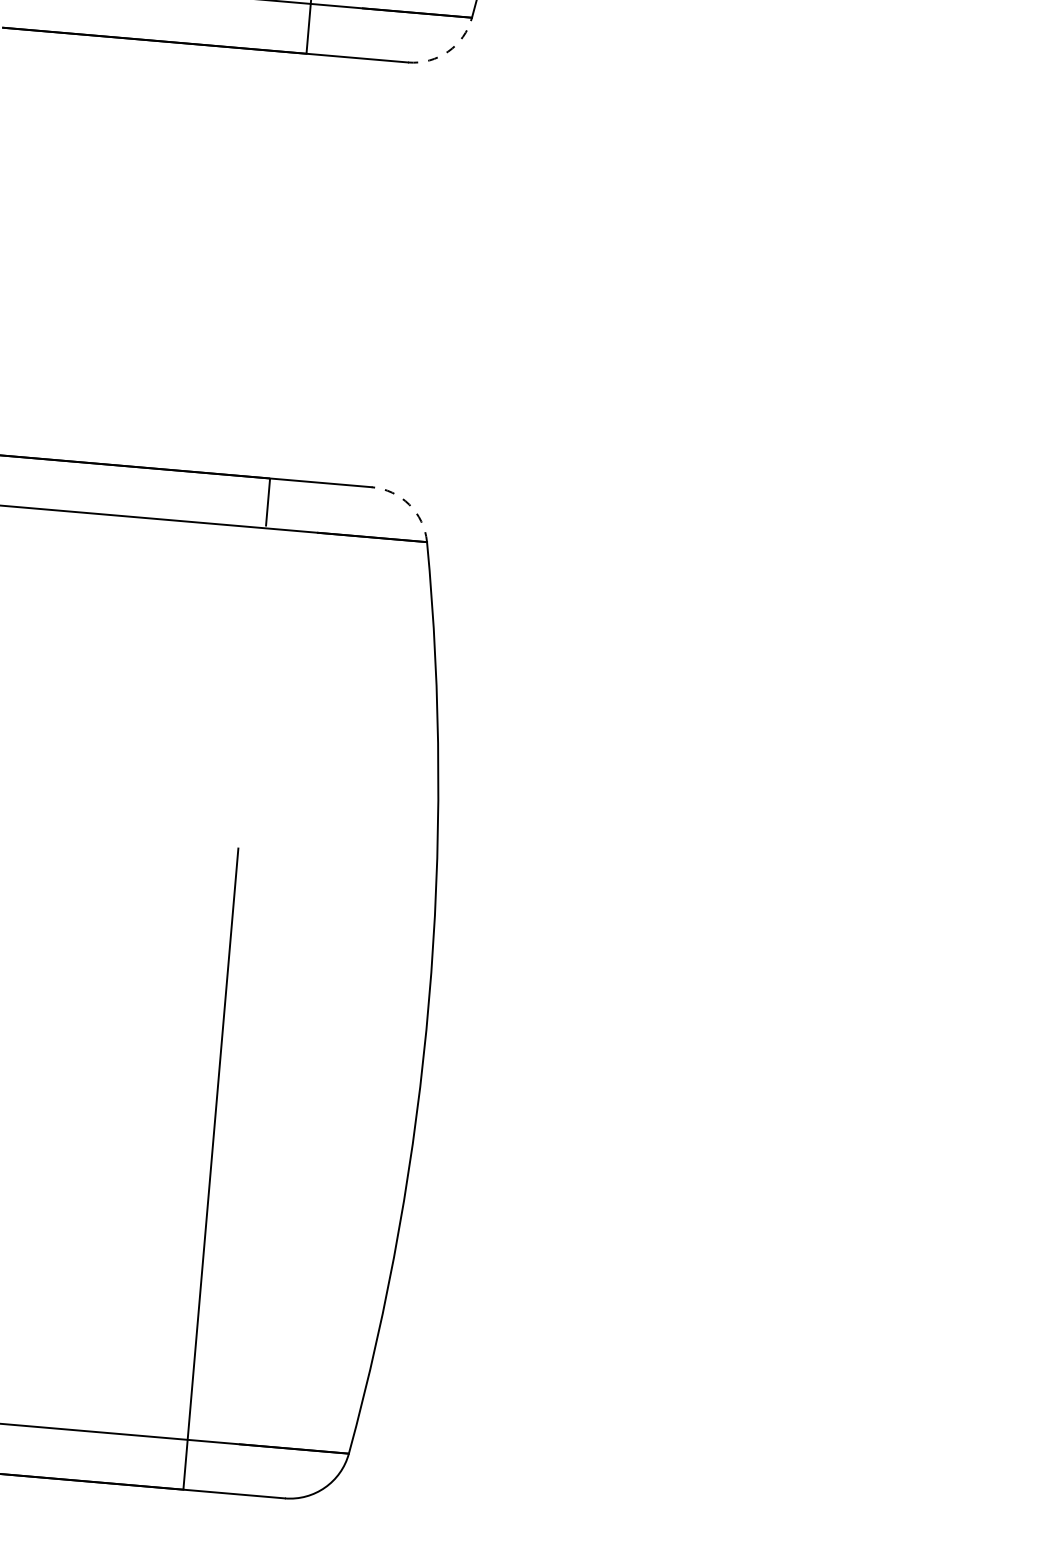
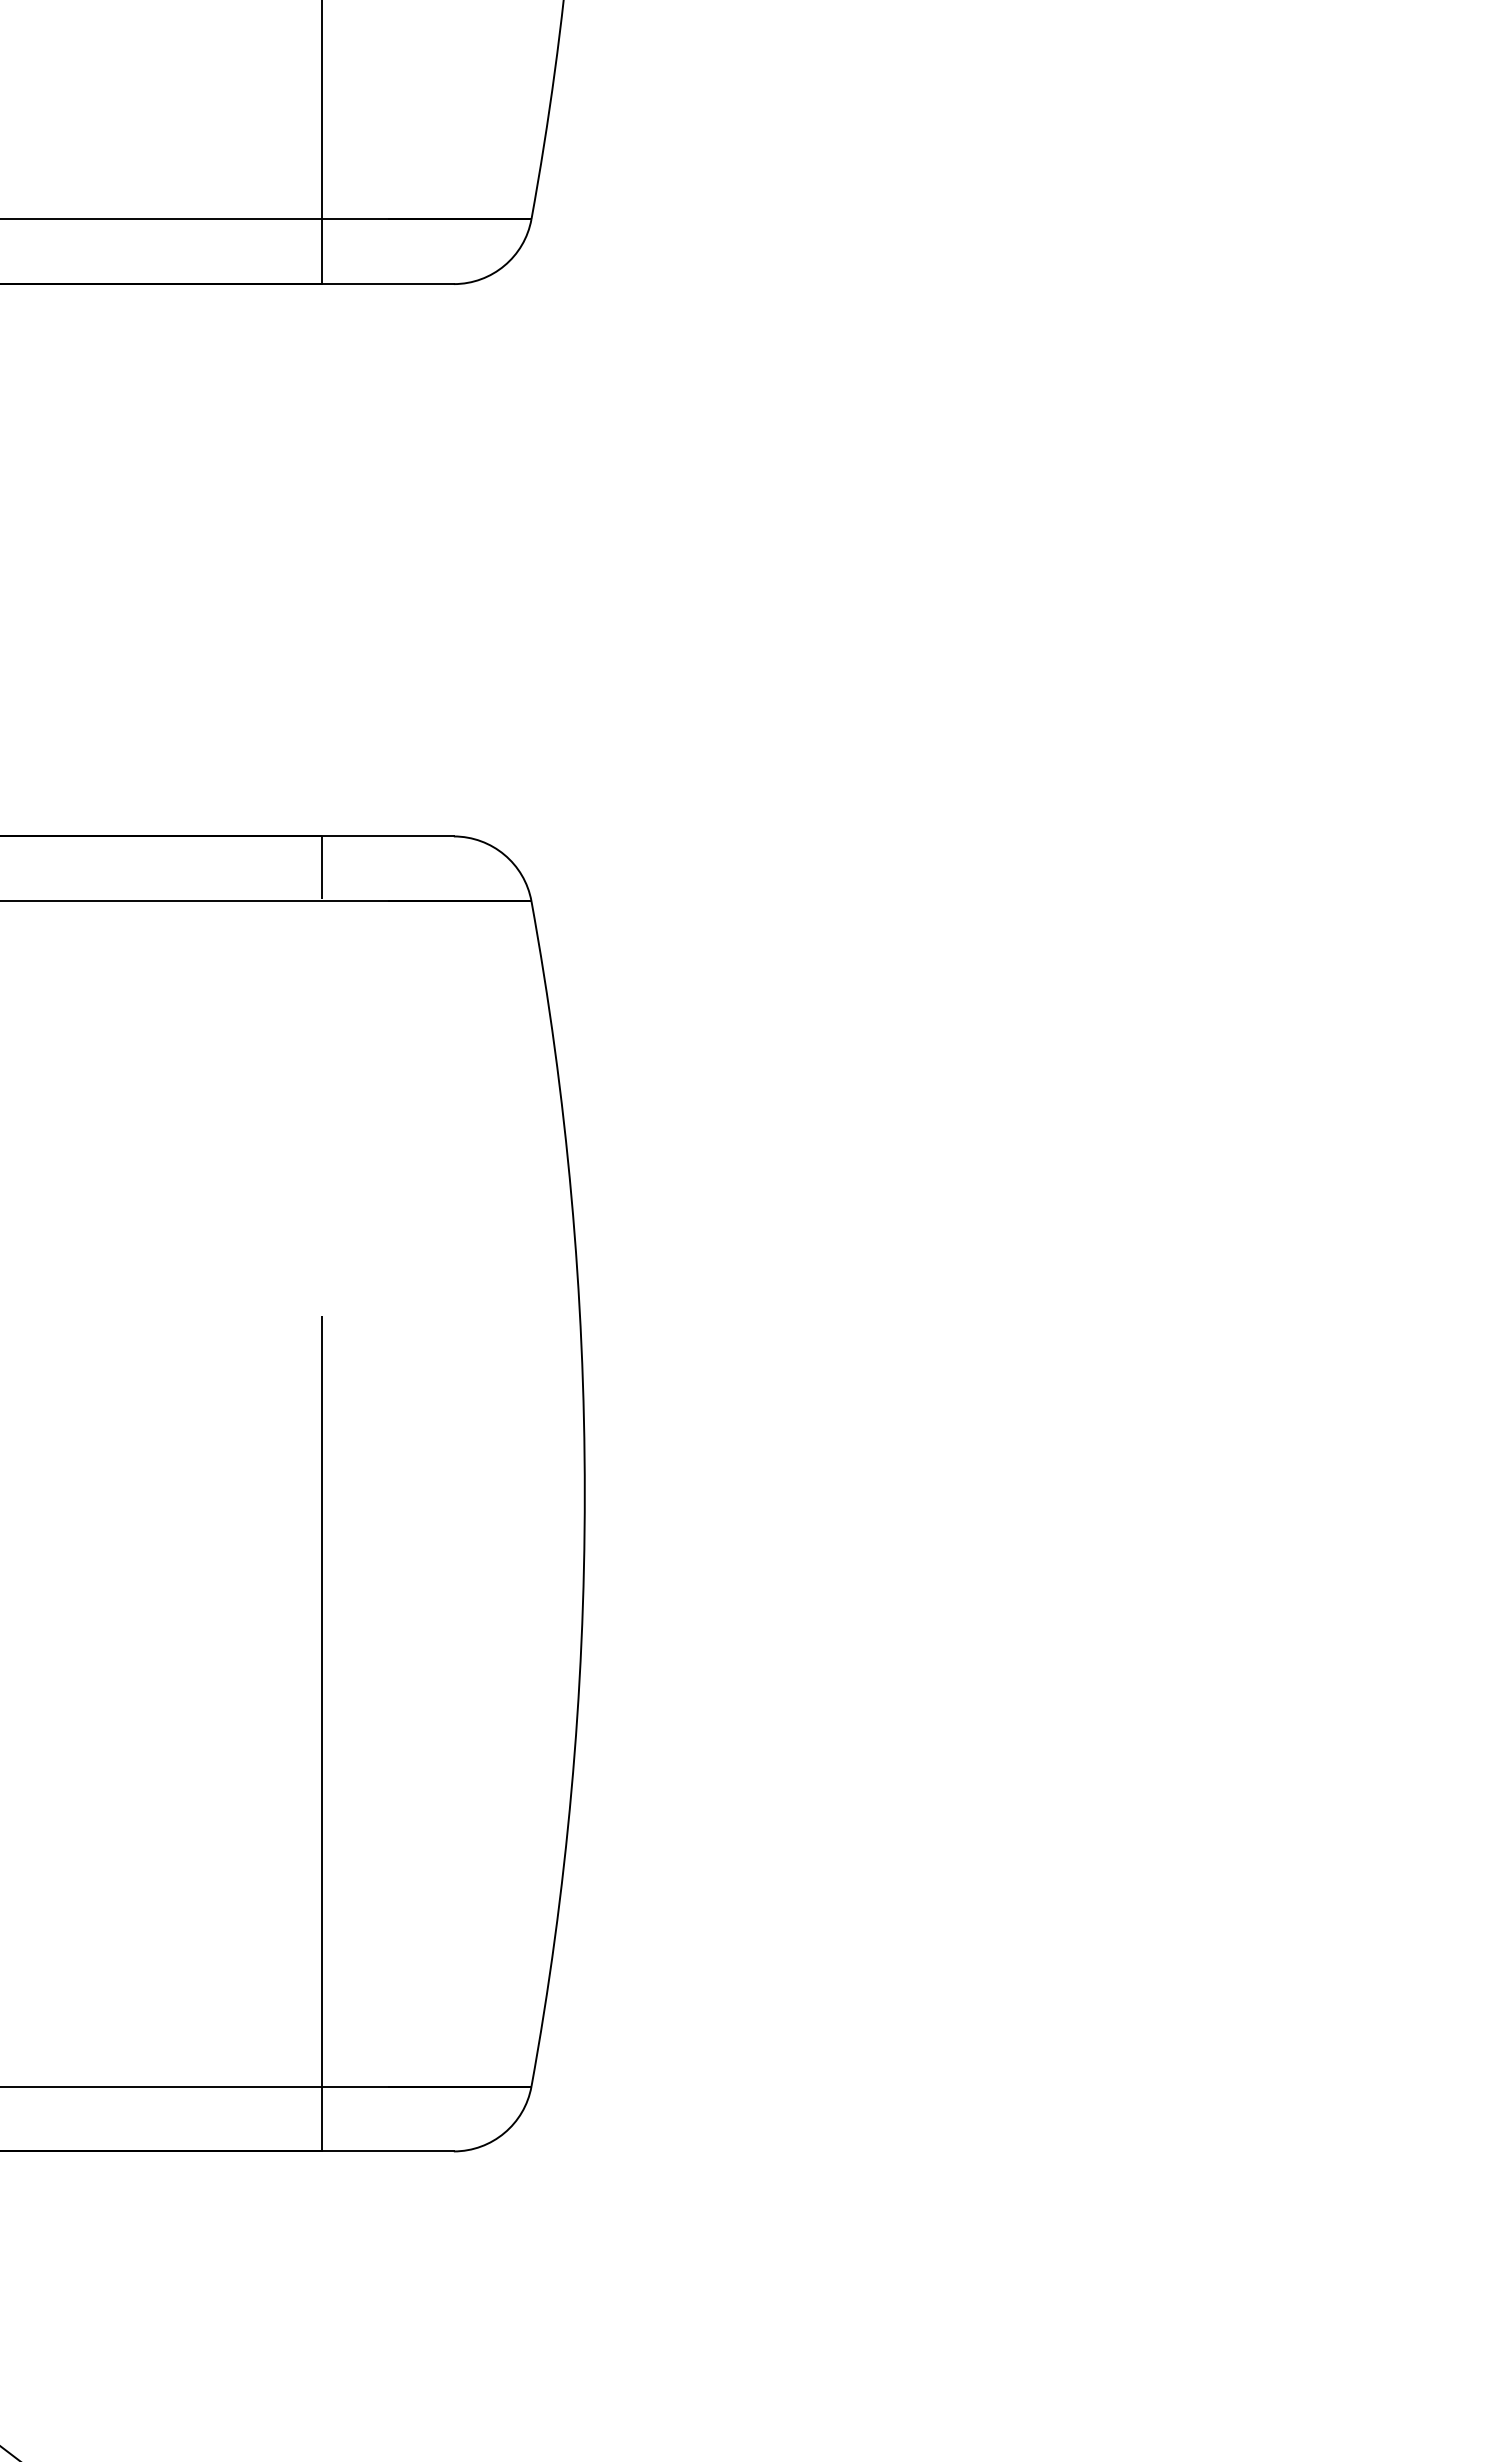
arc: (448, 51) -> (504, 265), dashed -> solid
arc: (409, 504) -> (504, 854), dashed -> solid

